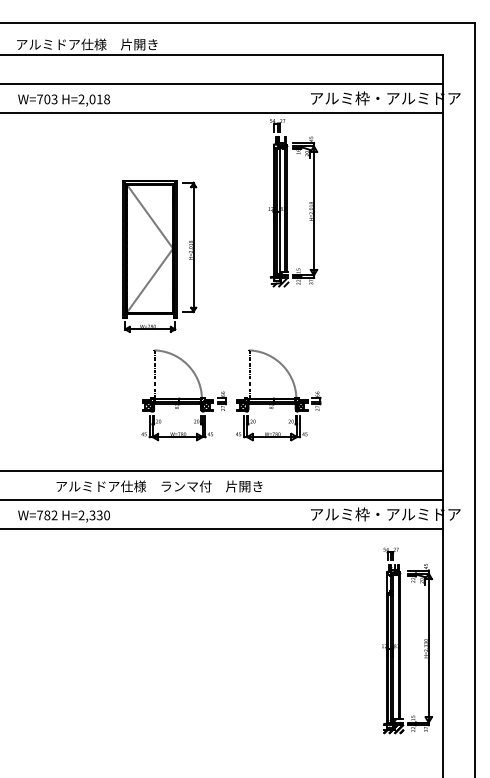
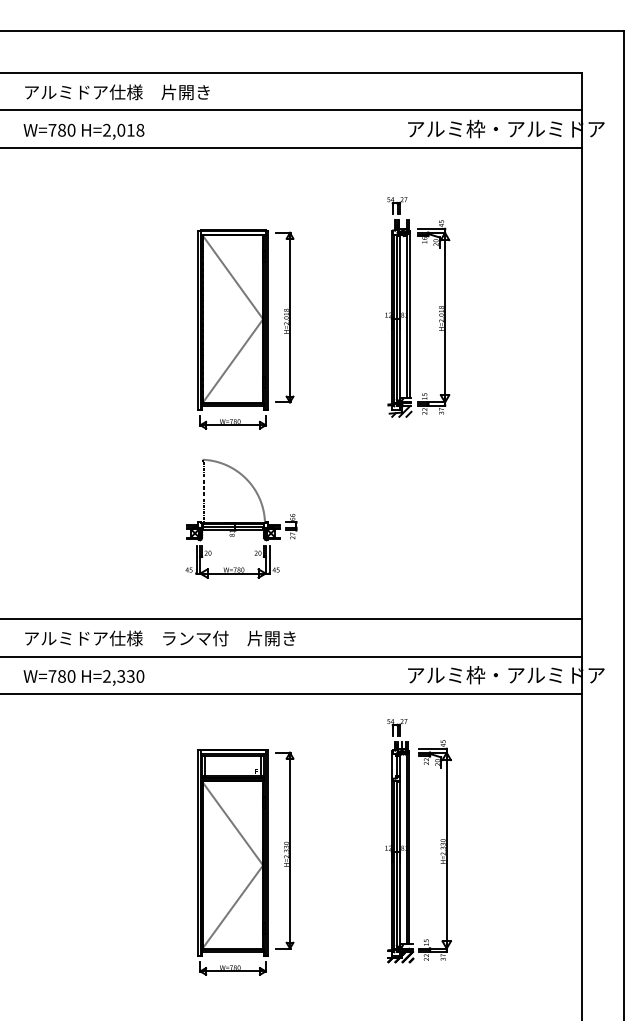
text: (87, 44) -> (117, 92), moved
text: (50, 99) -> (66, 130), W=703 -> W=780
part: (287, 203) -> (410, 307), moved
part: (159, 256) -> (245, 329), moved
part: (278, 395) -> (365, 518), removed
text: (159, 486) -> (160, 638), moved
text: (54, 515) -> (71, 676), W=782 -> W=780
part: (400, 641) -> (409, 841), moved
part: (187, 657) -> (245, 862), added

